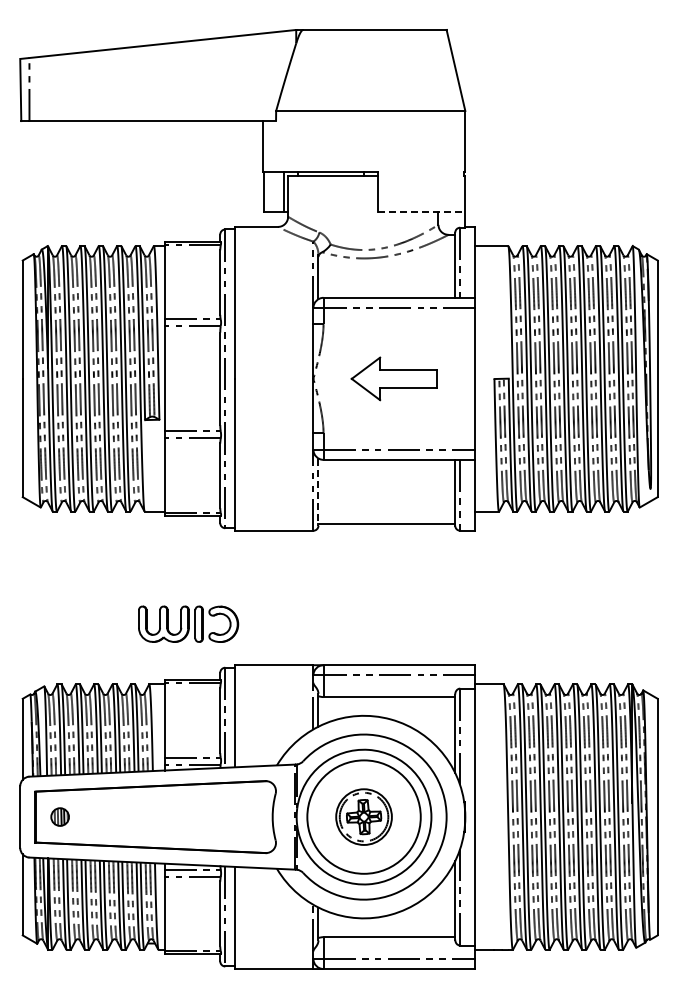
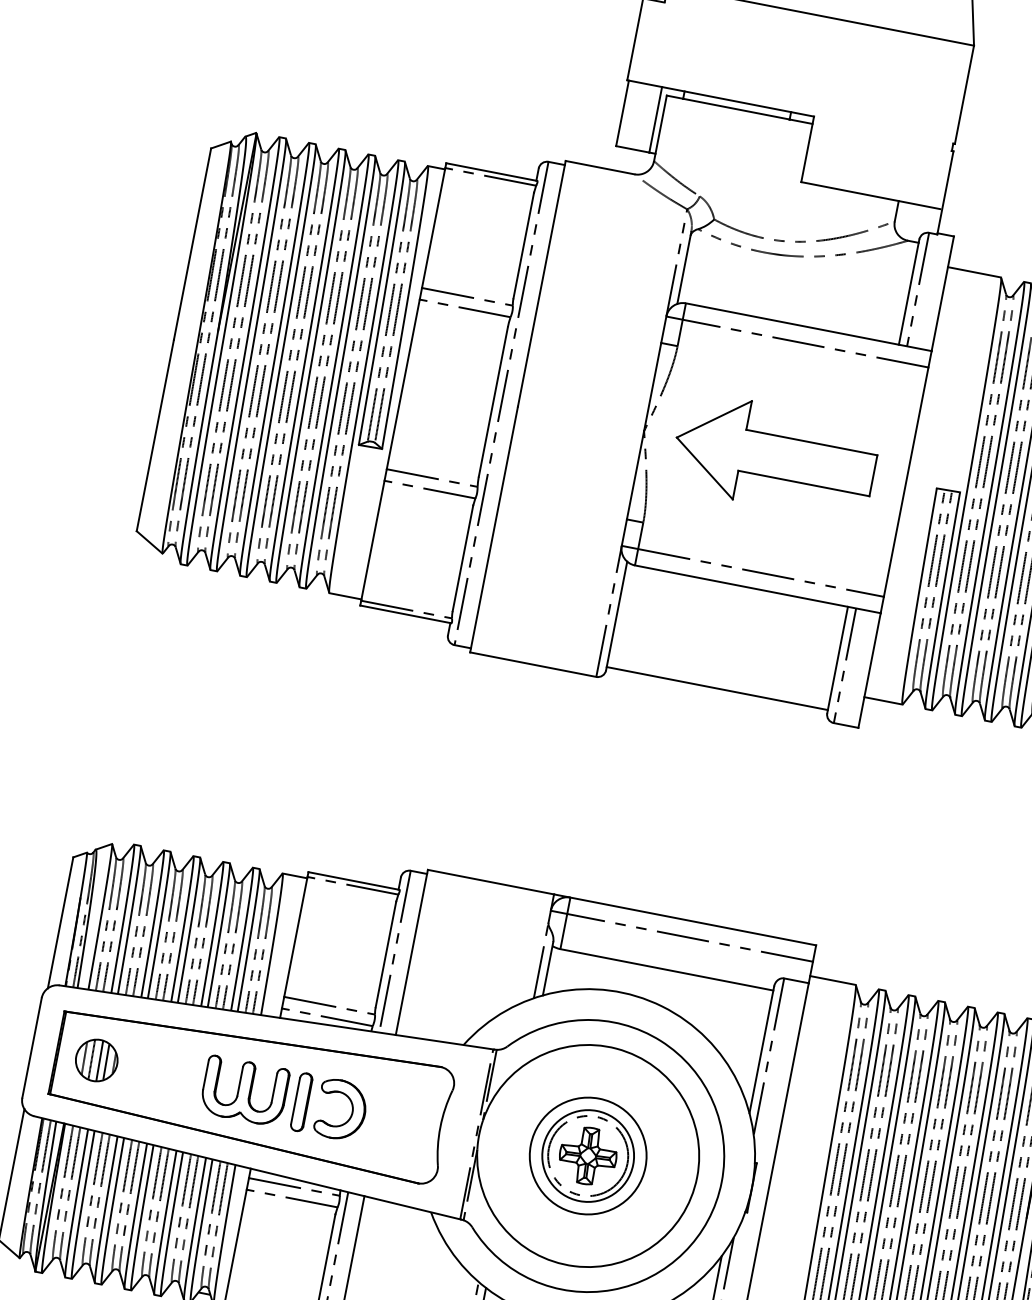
line: (421, 212) -> (871, 196), dashed -> solid
part: (393, 378) -> (773, 455), size x1.43
line: (318, 492) -> (616, 616), dashed -> solid
part: (188, 623) -> (284, 1097), moved
part: (59, 816) -> (95, 1059), size x1.43
circle: (363, 816) -> (587, 1154), size x0.62

